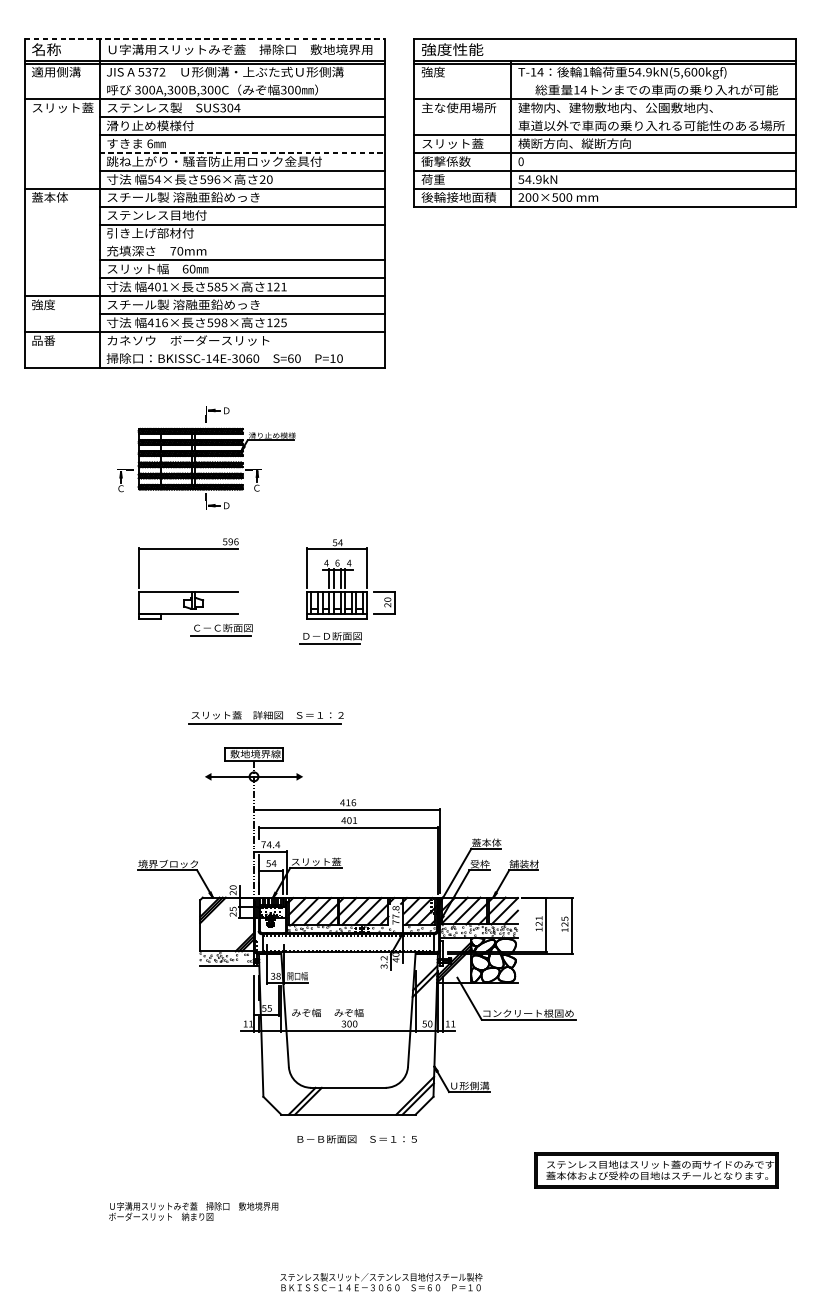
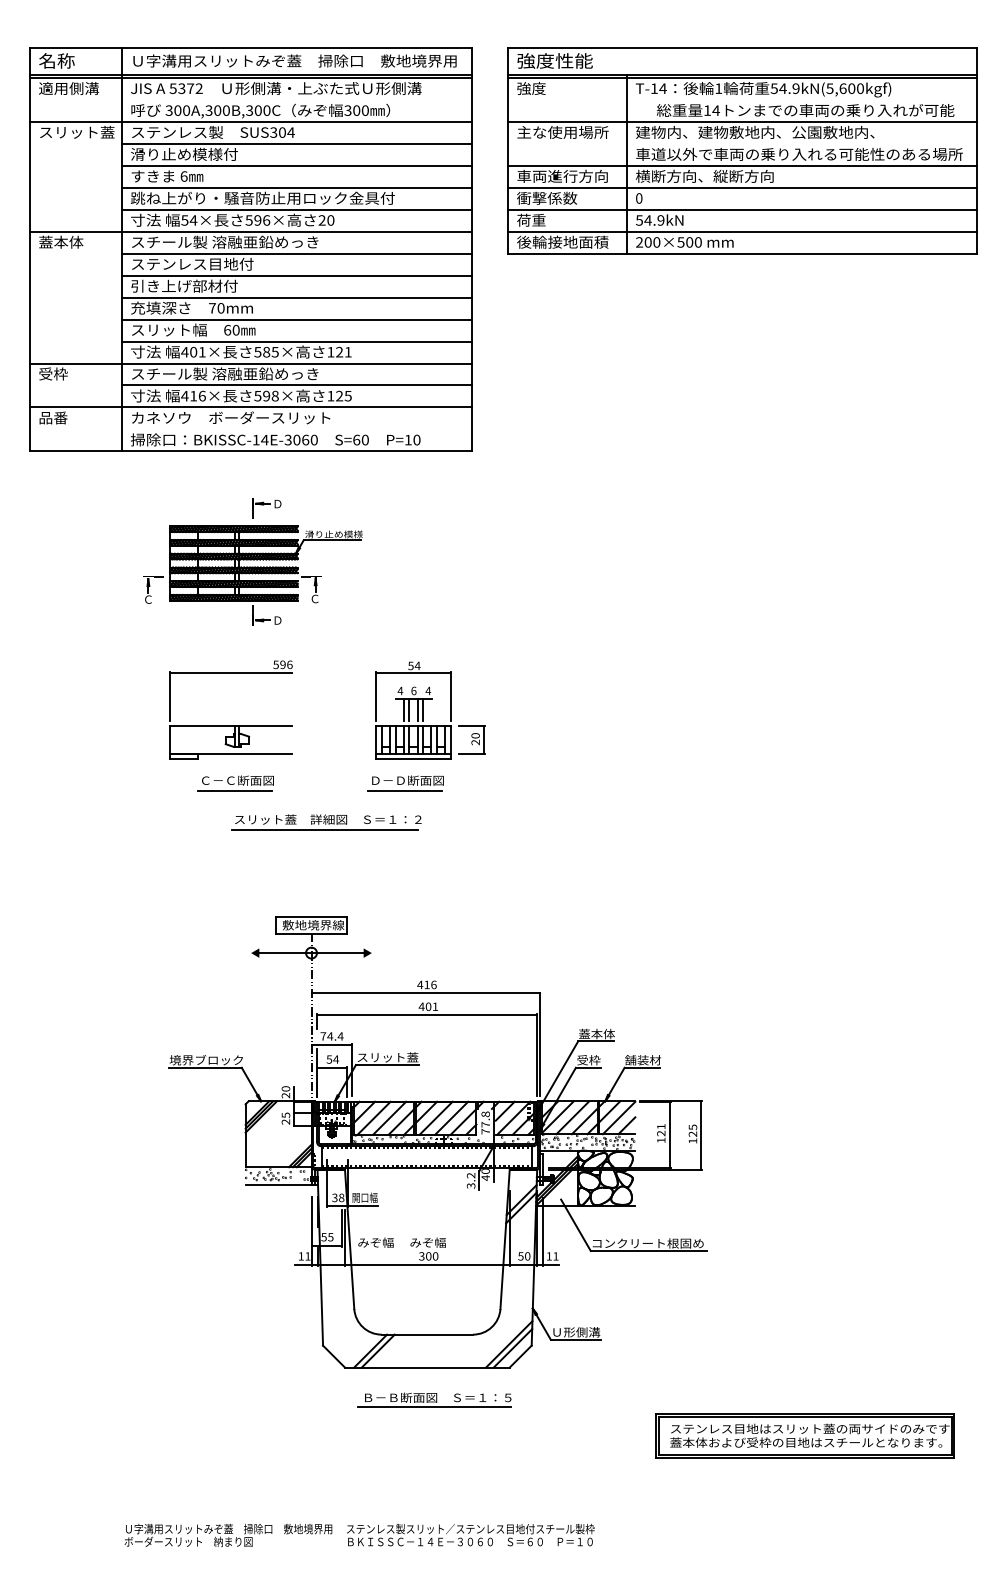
line: (204, 38) -> (250, 47), dashed -> solid
text: (458, 143) -> (562, 175), スリット蓋 -> 車両進行方向
line: (241, 152) -> (296, 187), dashed -> solid
line: (241, 242) -> (296, 297), added
text: (43, 304) -> (53, 373), 強度 -> 受枠
part: (221, 630) -> (235, 783), moved
part: (266, 717) -> (326, 822), moved
line: (354, 1147) -> (434, 1407), added
text: (193, 1211) -> (228, 1535), moved
text: (381, 1282) -> (470, 1535), moved

